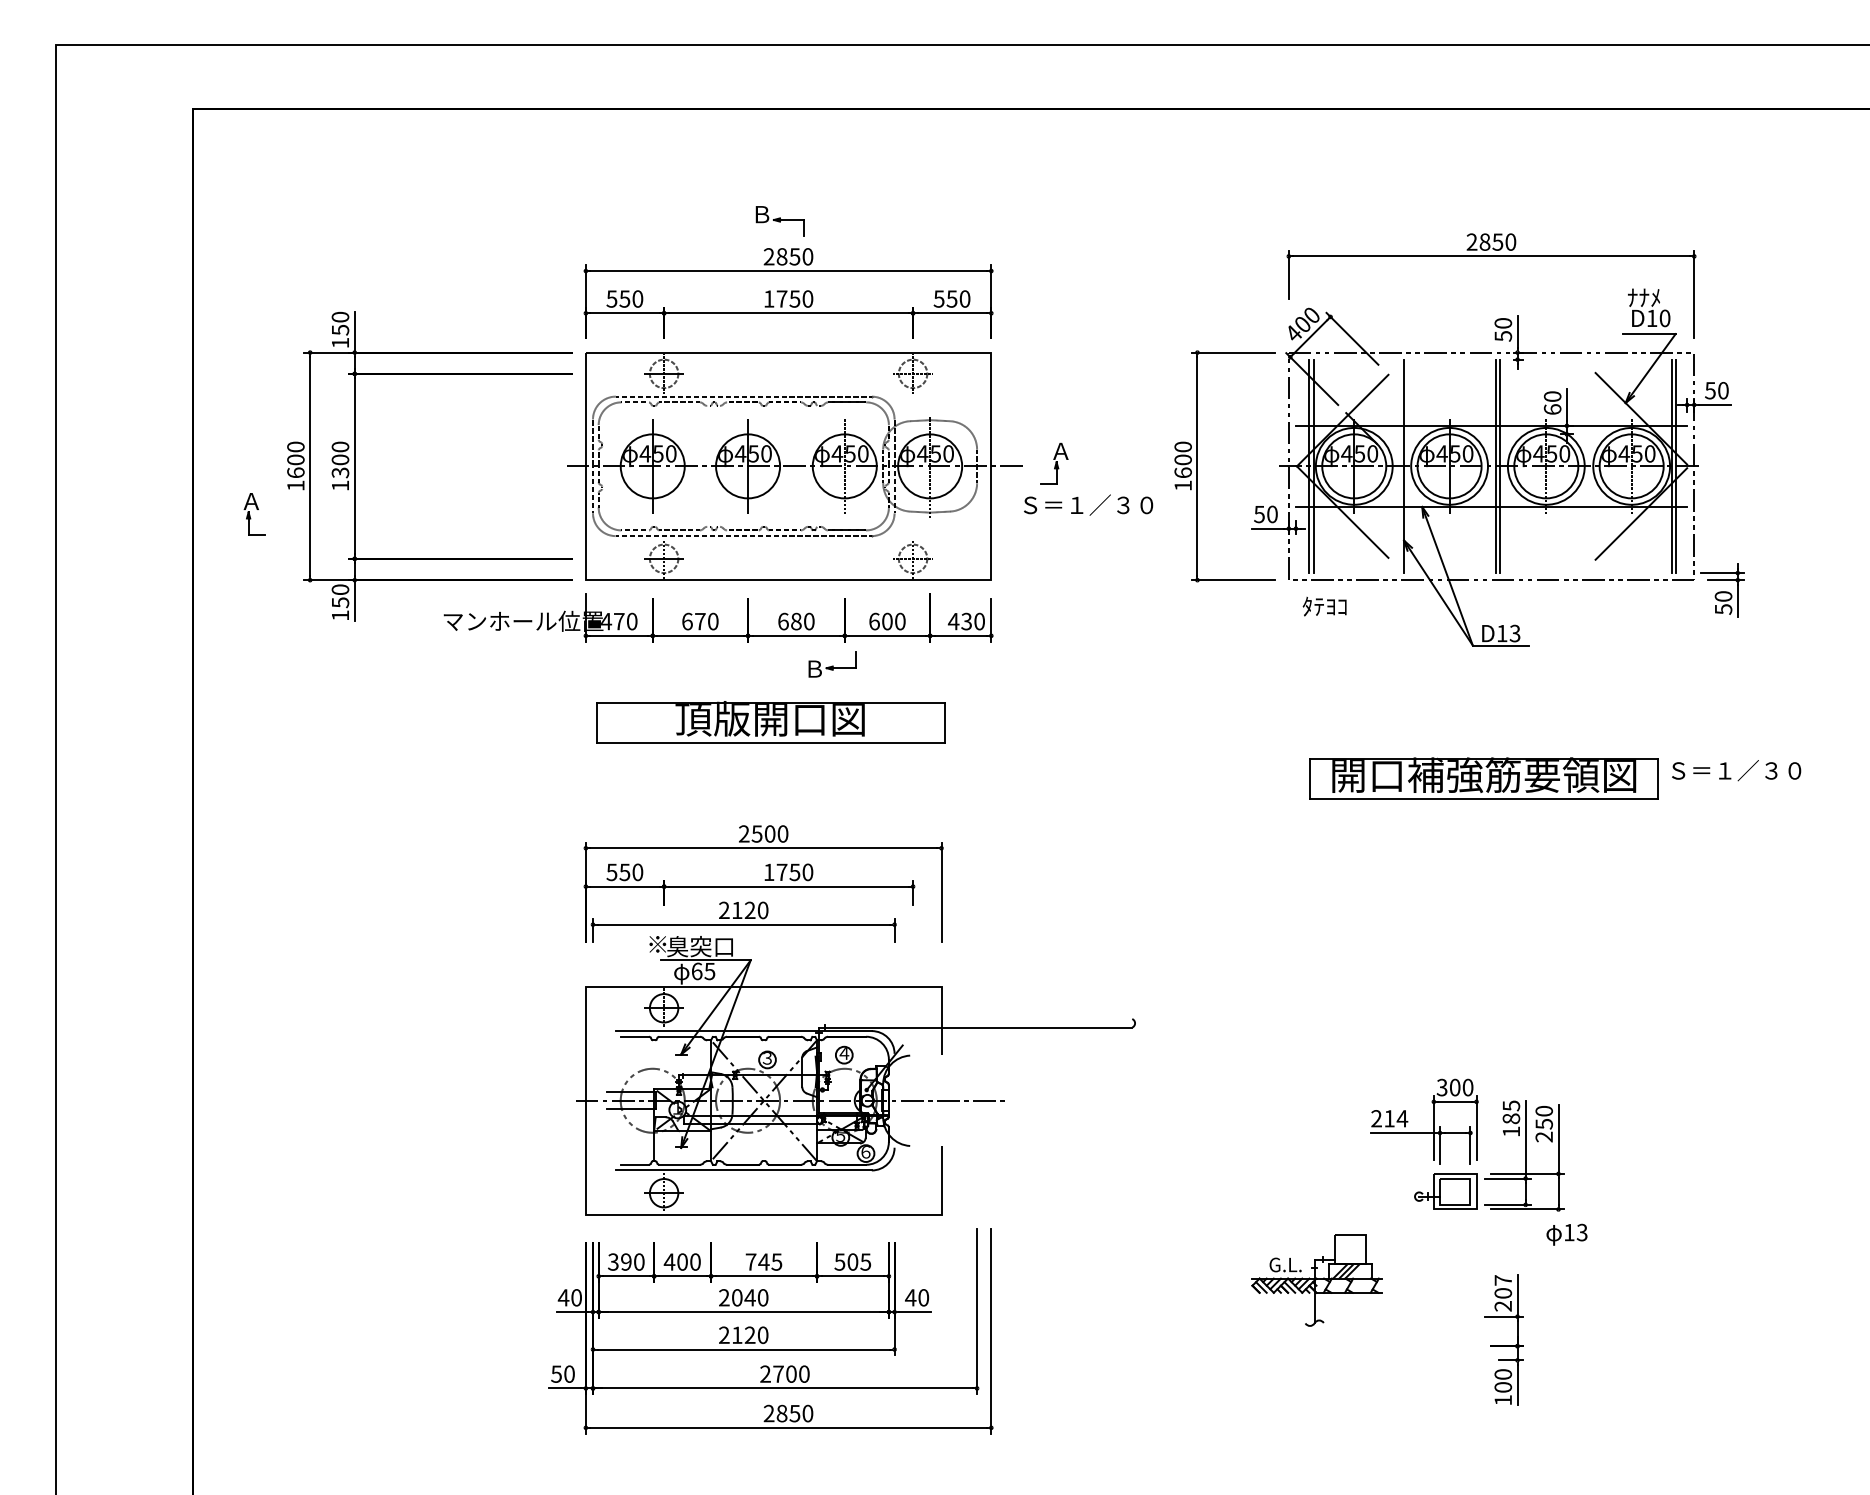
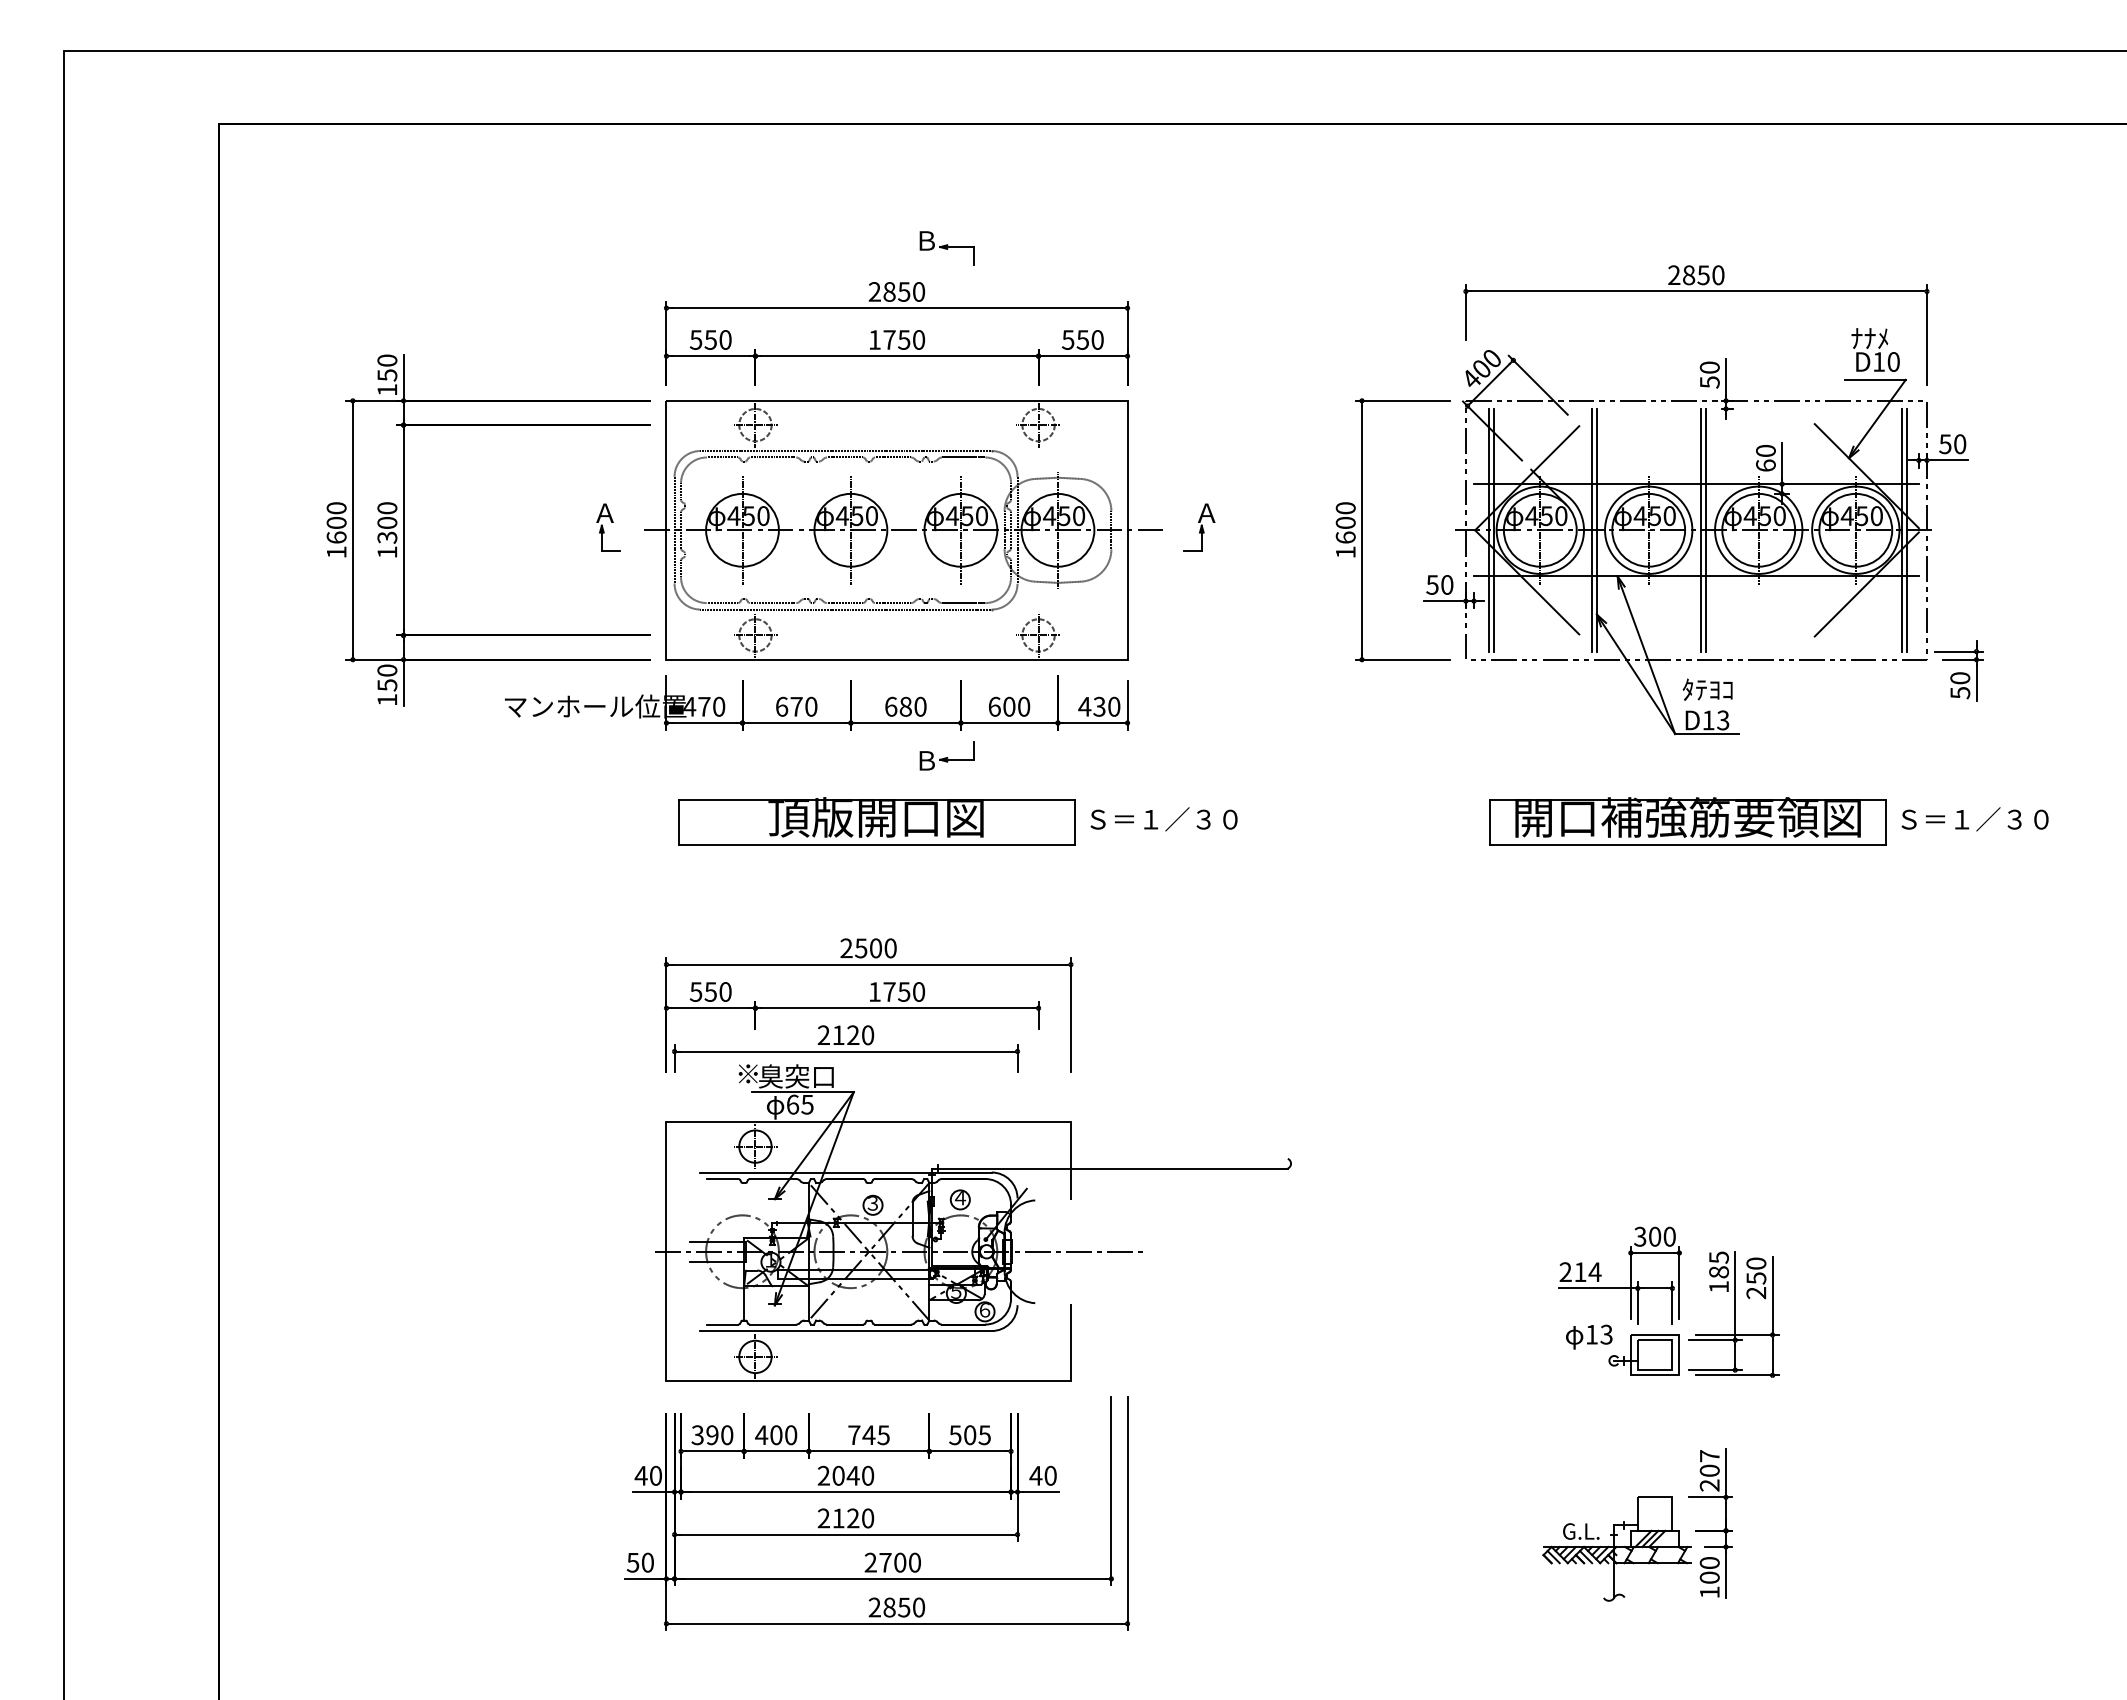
part: (779, 221) -> (946, 248), moved
line: (1400, 465) -> (1592, 529), added
text: (1087, 505) -> (1163, 819), moved
part: (254, 514) -> (608, 527), moved
text: (1324, 606) -> (1707, 689), moved
text: (1736, 770) -> (1974, 819), moved
part: (1483, 778) -> (1687, 821), moved
text: (1567, 1234) -> (1589, 1336), moved
part: (1316, 1279) -> (1616, 1548), moved

